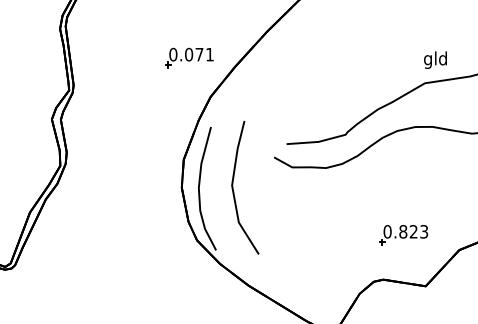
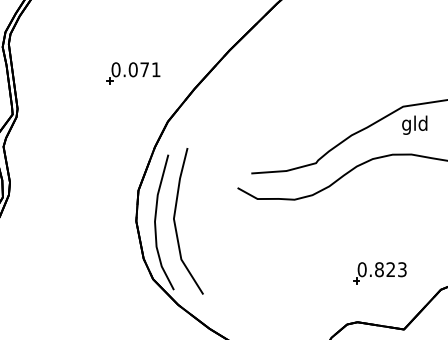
part: (189, 57) -> (133, 72), moved
text: (435, 59) -> (414, 124), moved
line: (234, 191) -> (176, 225), moved

